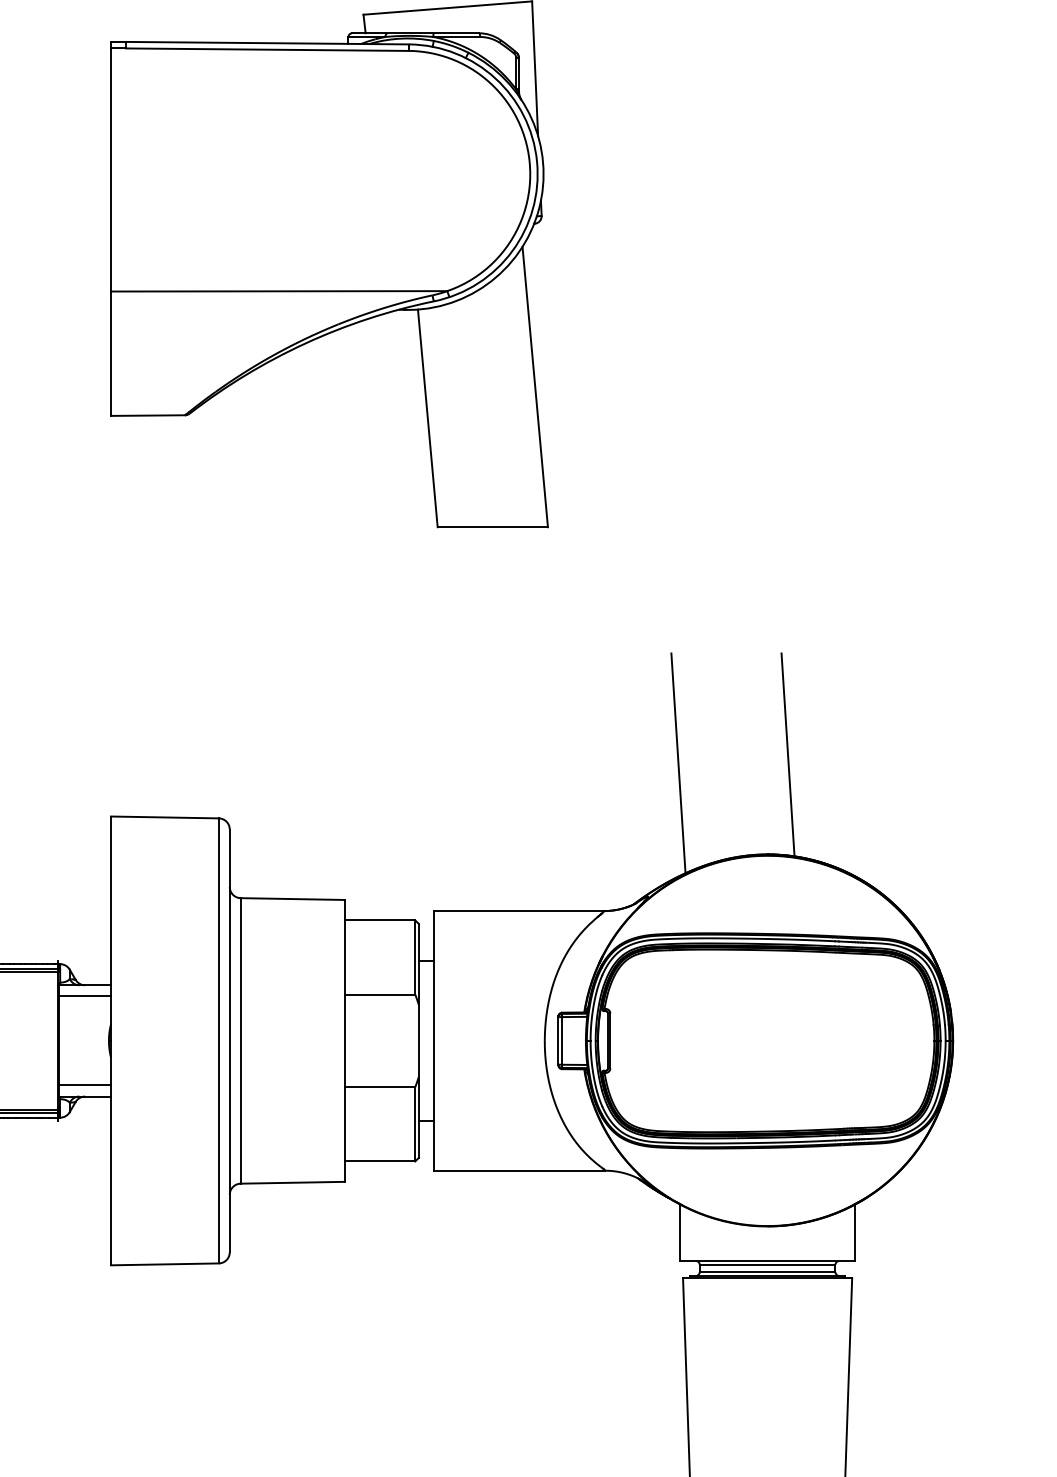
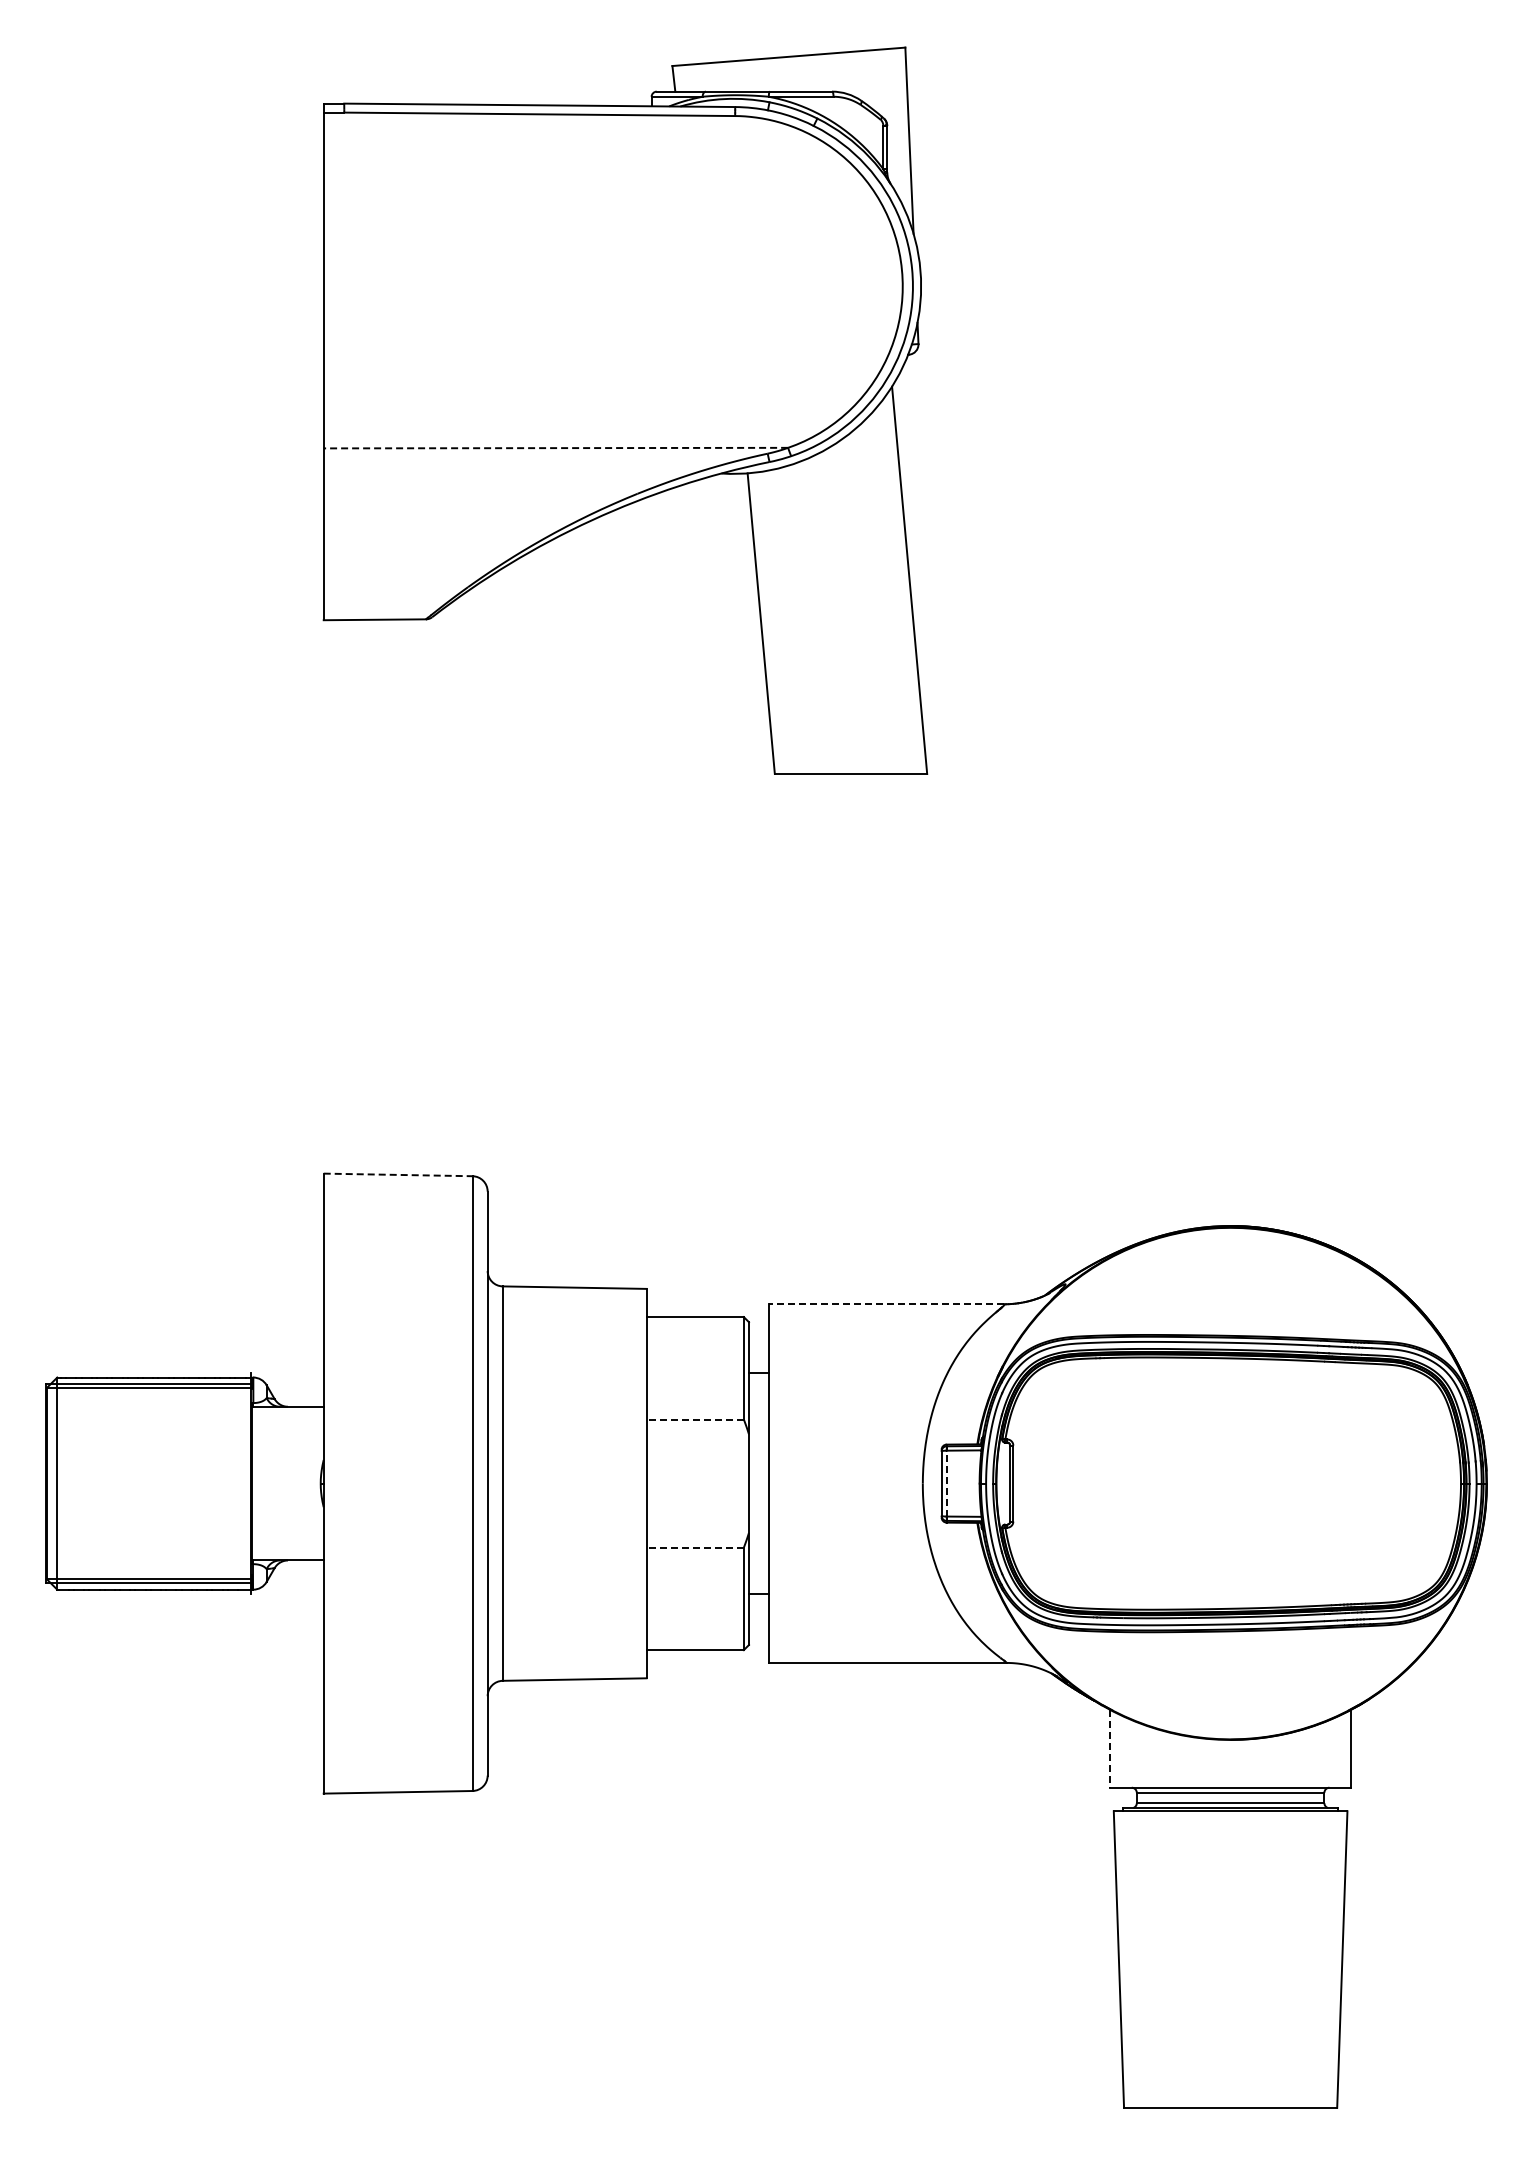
line: (278, 291) -> (555, 448), solid -> dashed
line: (787, 754) -> (1258, 1088), removed
line: (678, 763) -> (1107, 1100), removed
line: (165, 817) -> (398, 1174), solid -> dashed
line: (518, 911) -> (886, 1304), solid -> dashed
line: (380, 994) -> (695, 1419), solid -> dashed
line: (84, 996) -> (287, 1422), removed
line: (561, 1040) -> (946, 1483), solid -> dashed
line: (84, 1085) -> (287, 1545), removed
line: (380, 1087) -> (695, 1547), solid -> dashed
line: (680, 1232) -> (1110, 1748), solid -> dashed

